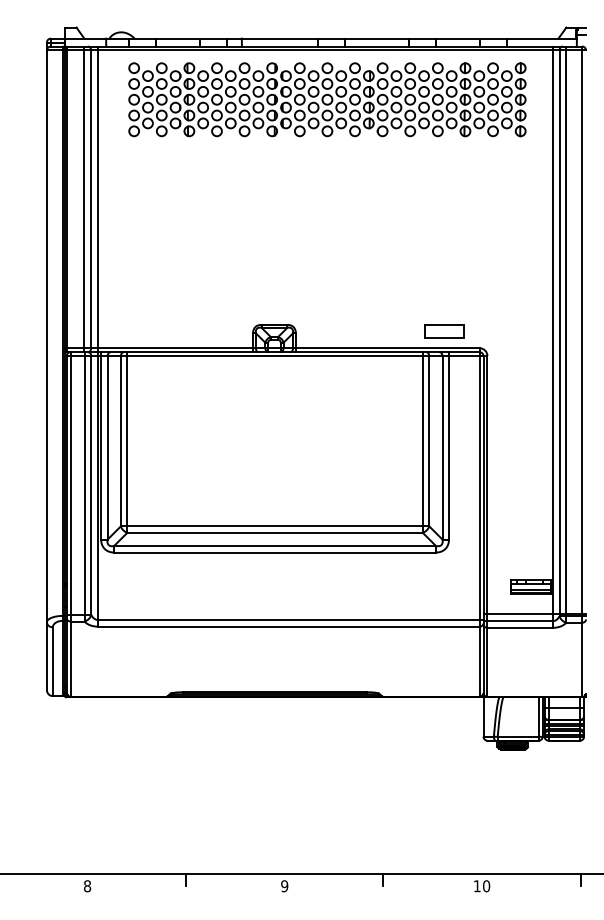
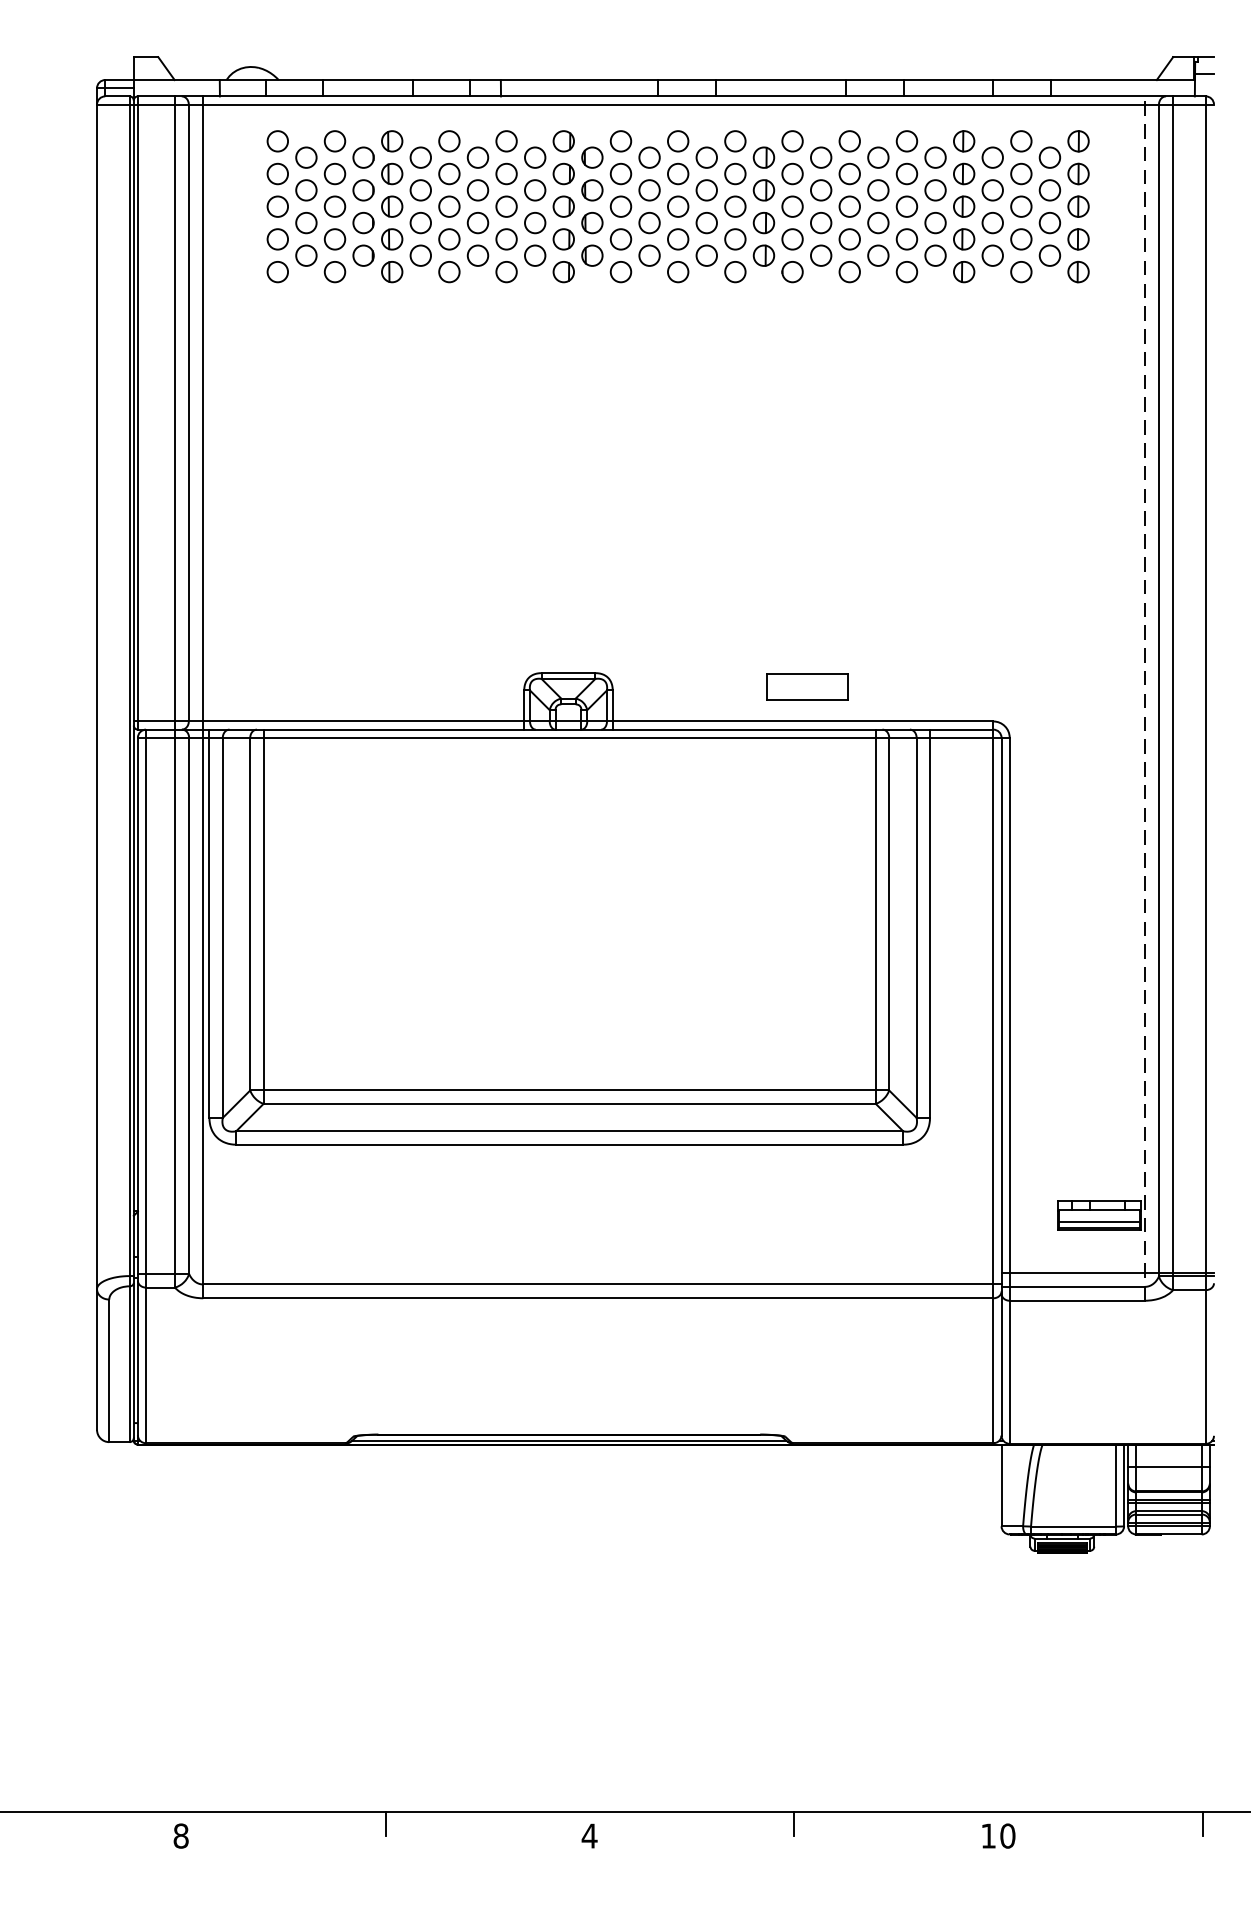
part: (444, 331) -> (806, 686), moved
line: (552, 337) -> (1144, 699), solid -> dashed
text: (284, 886) -> (589, 1836), 9 -> 4

